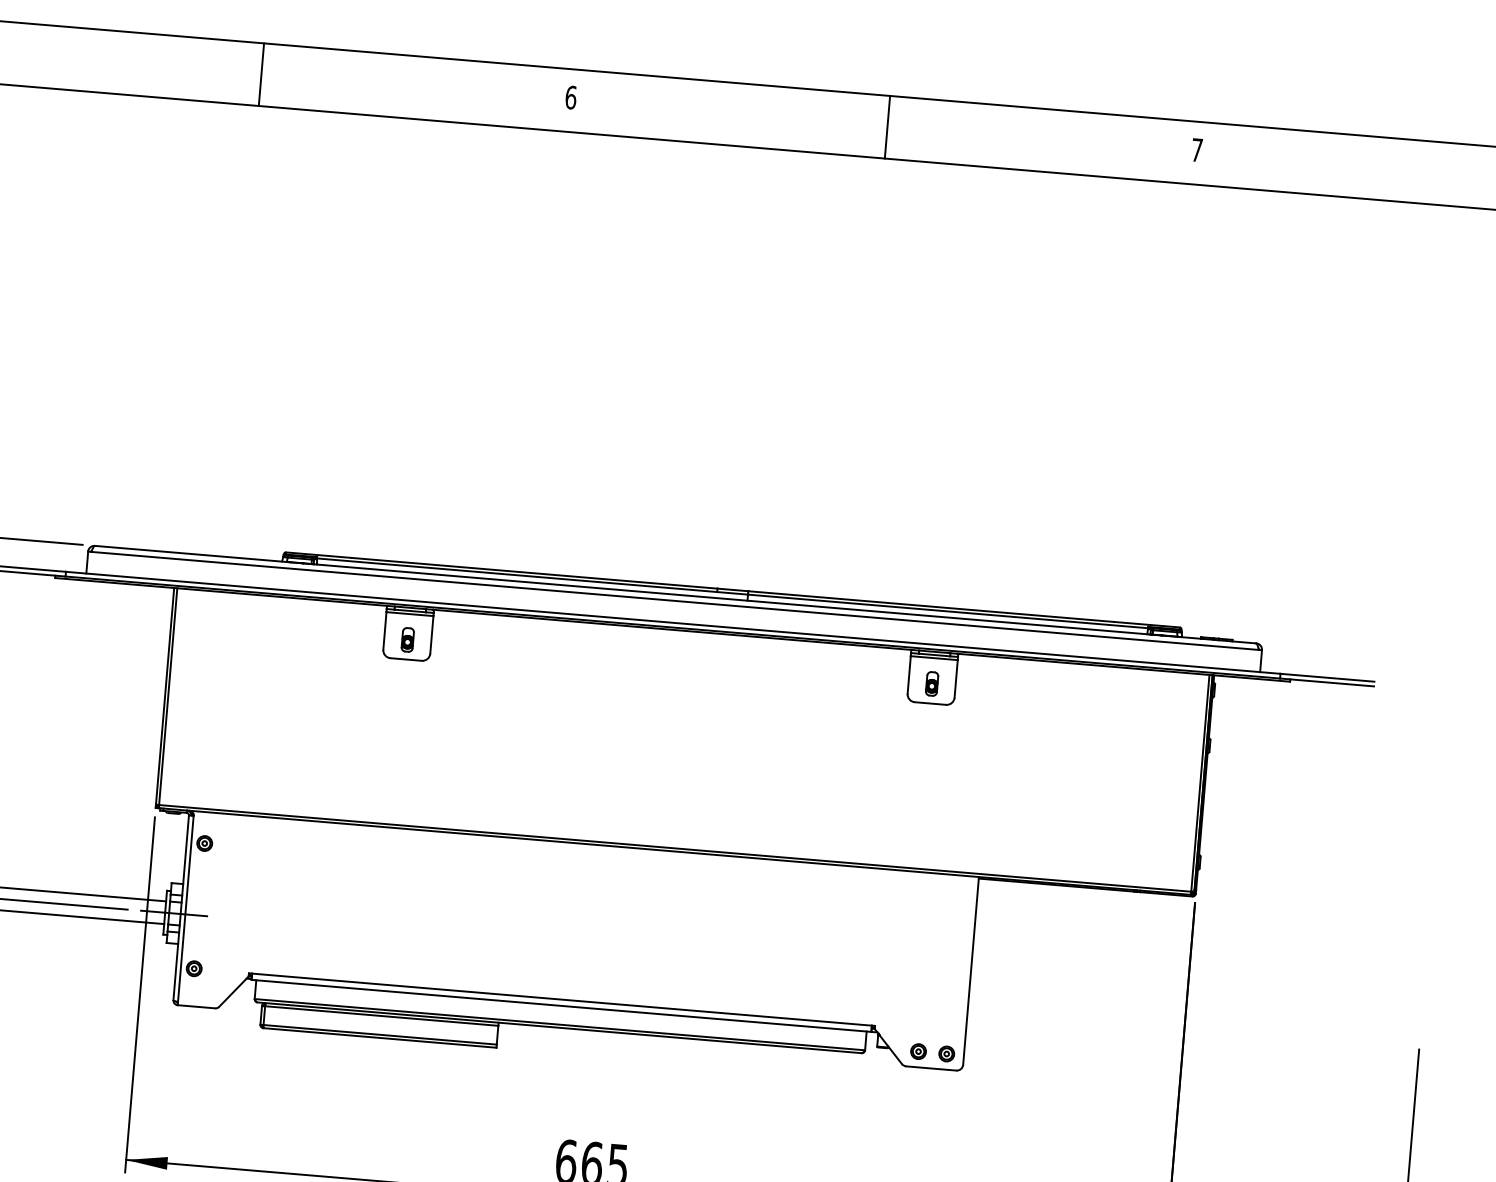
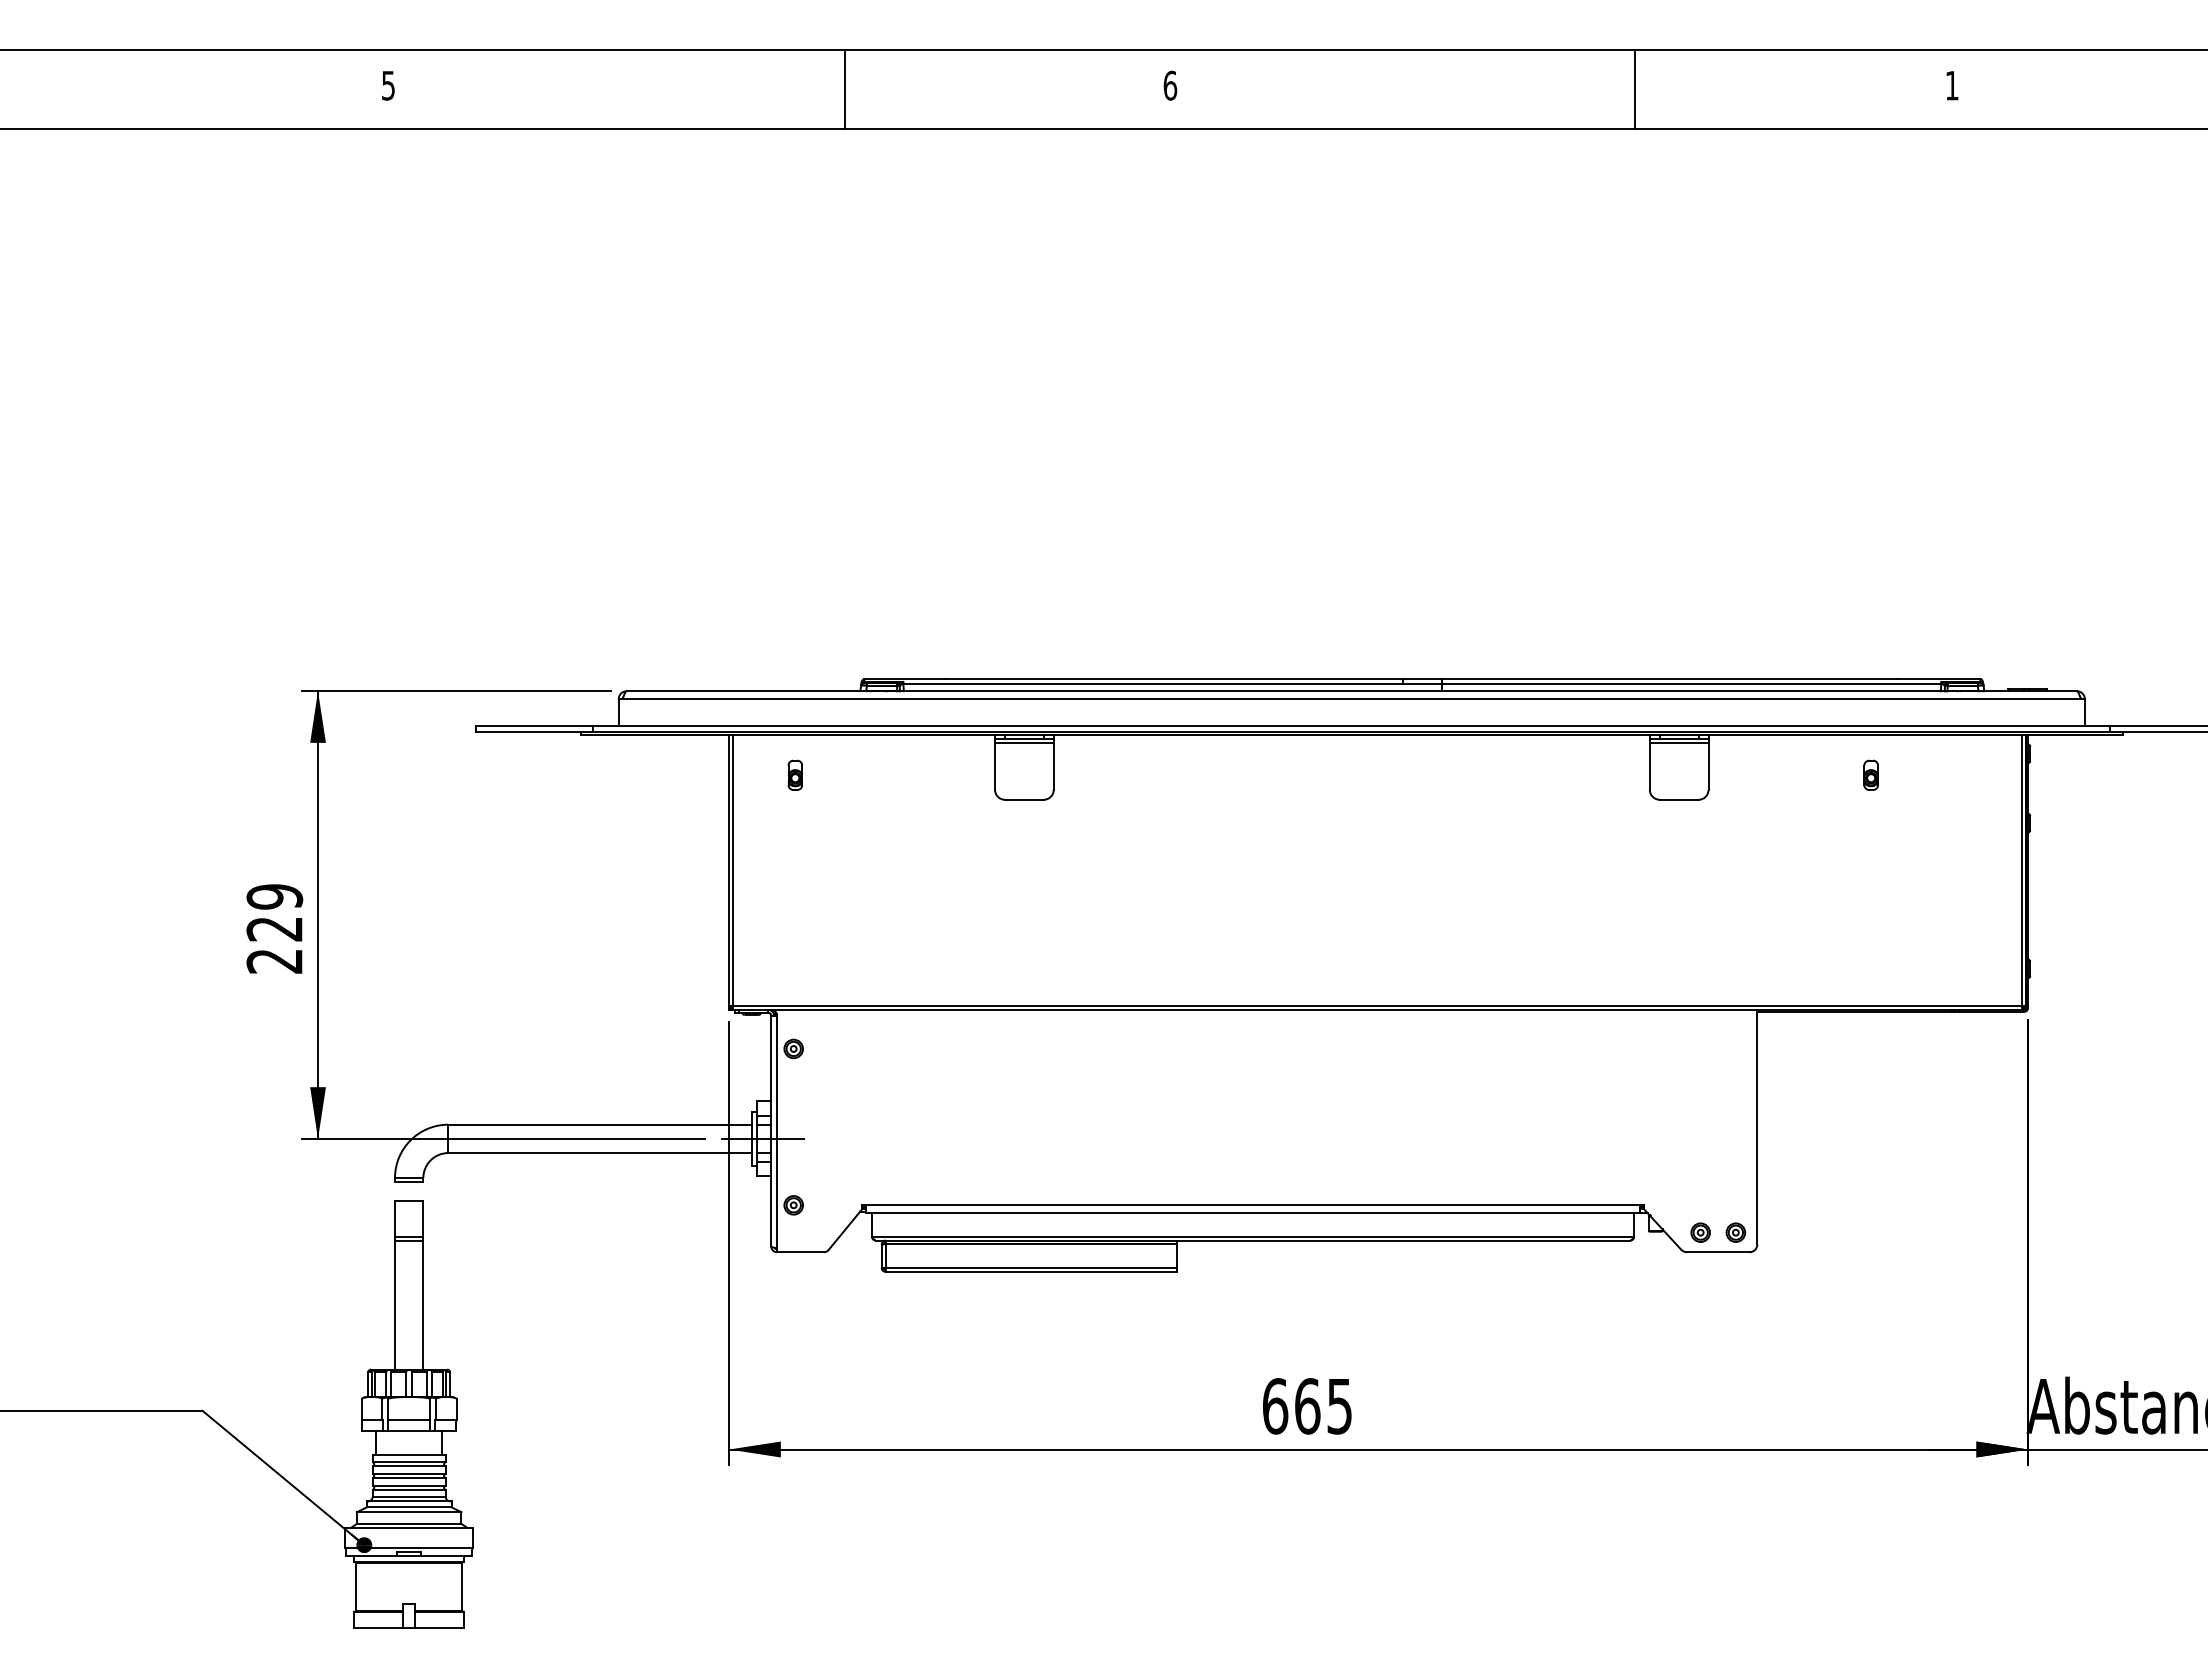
line: (261, 74) -> (844, 89), moved
line: (887, 127) -> (1634, 89), moved
text: (1197, 150) -> (1952, 85), 7 -> 1
part: (407, 639) -> (795, 774), moved
part: (931, 683) -> (1870, 774), moved

